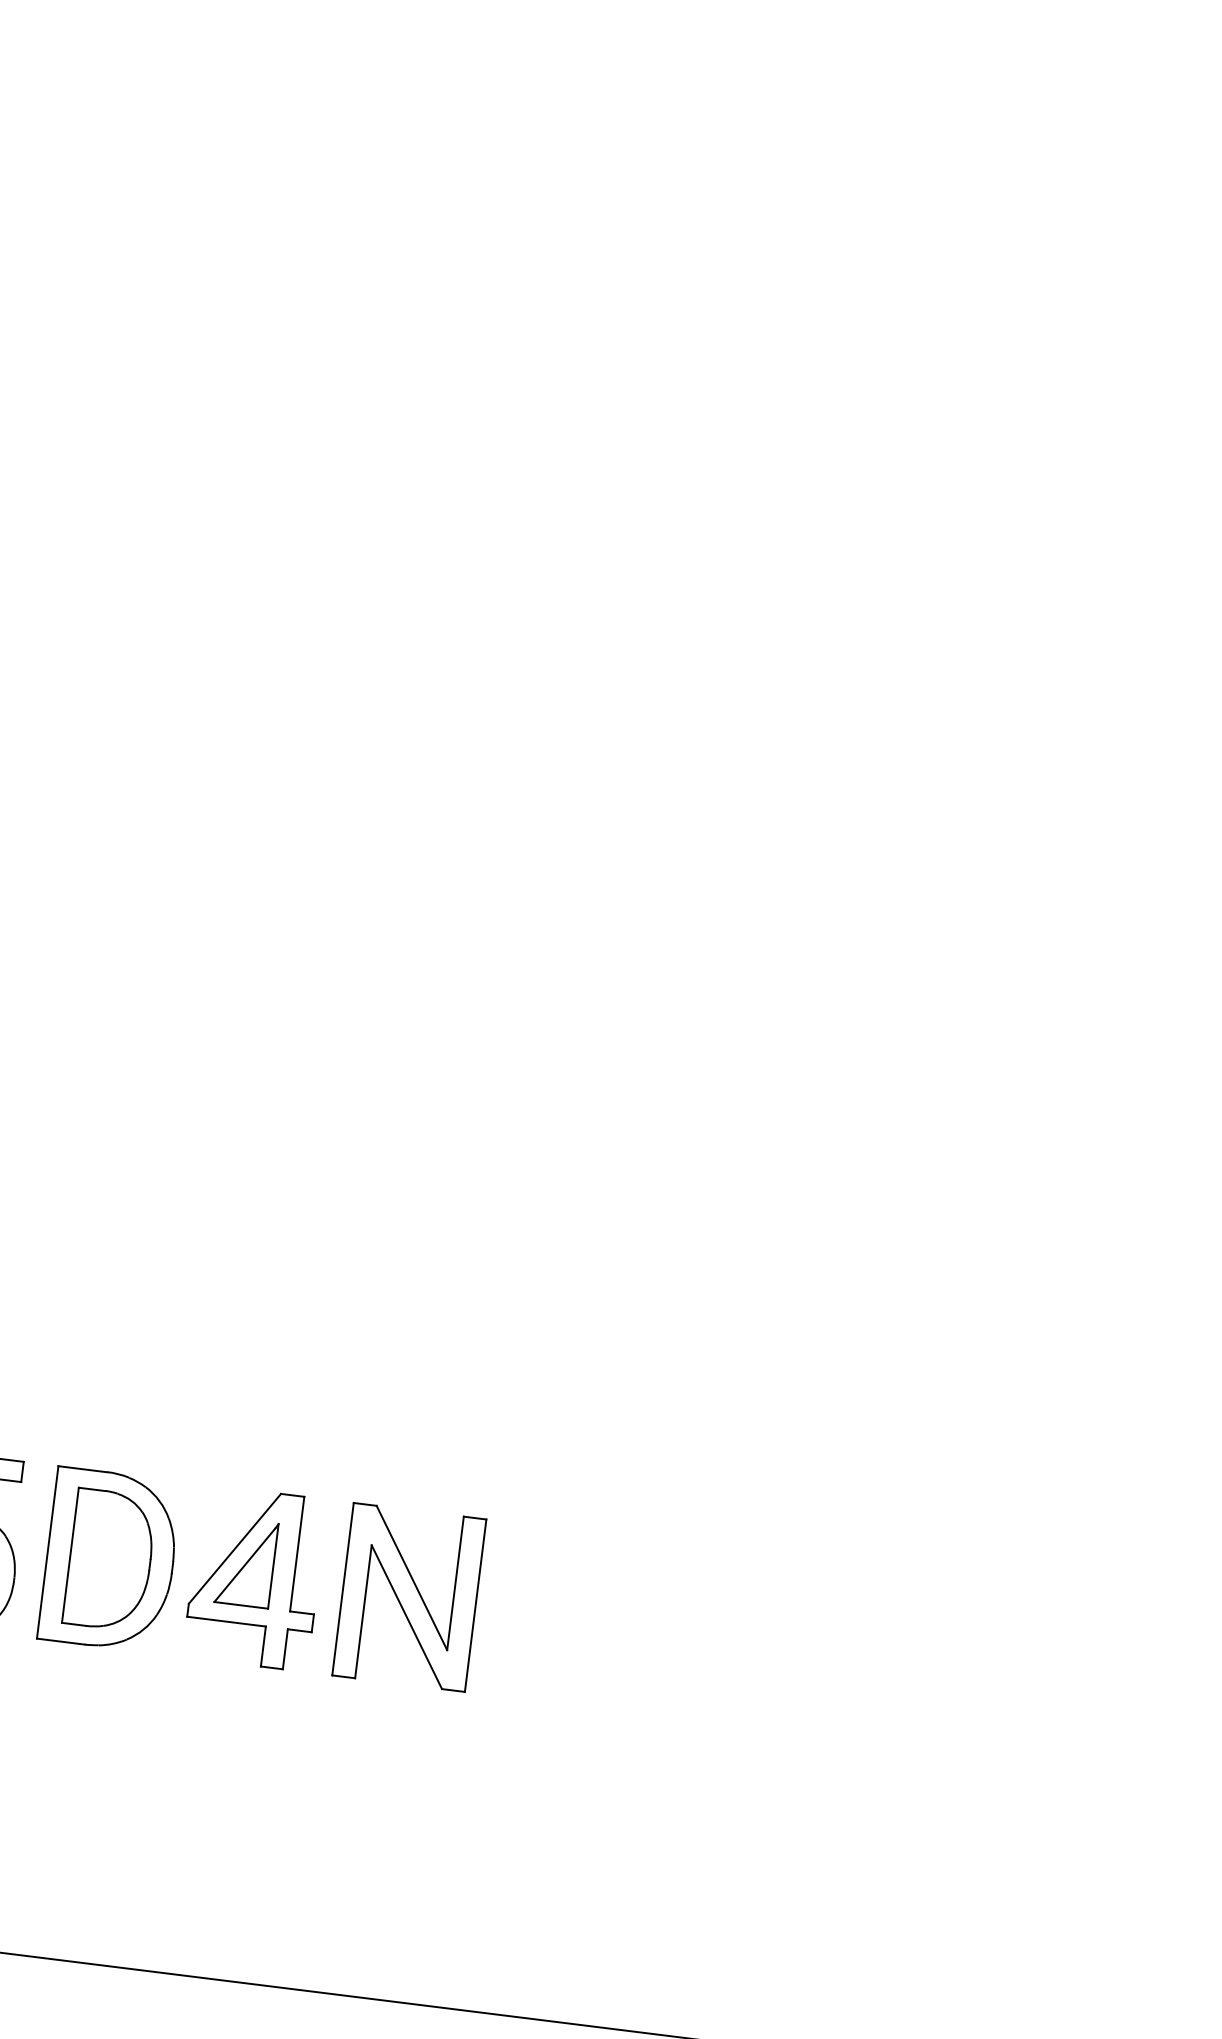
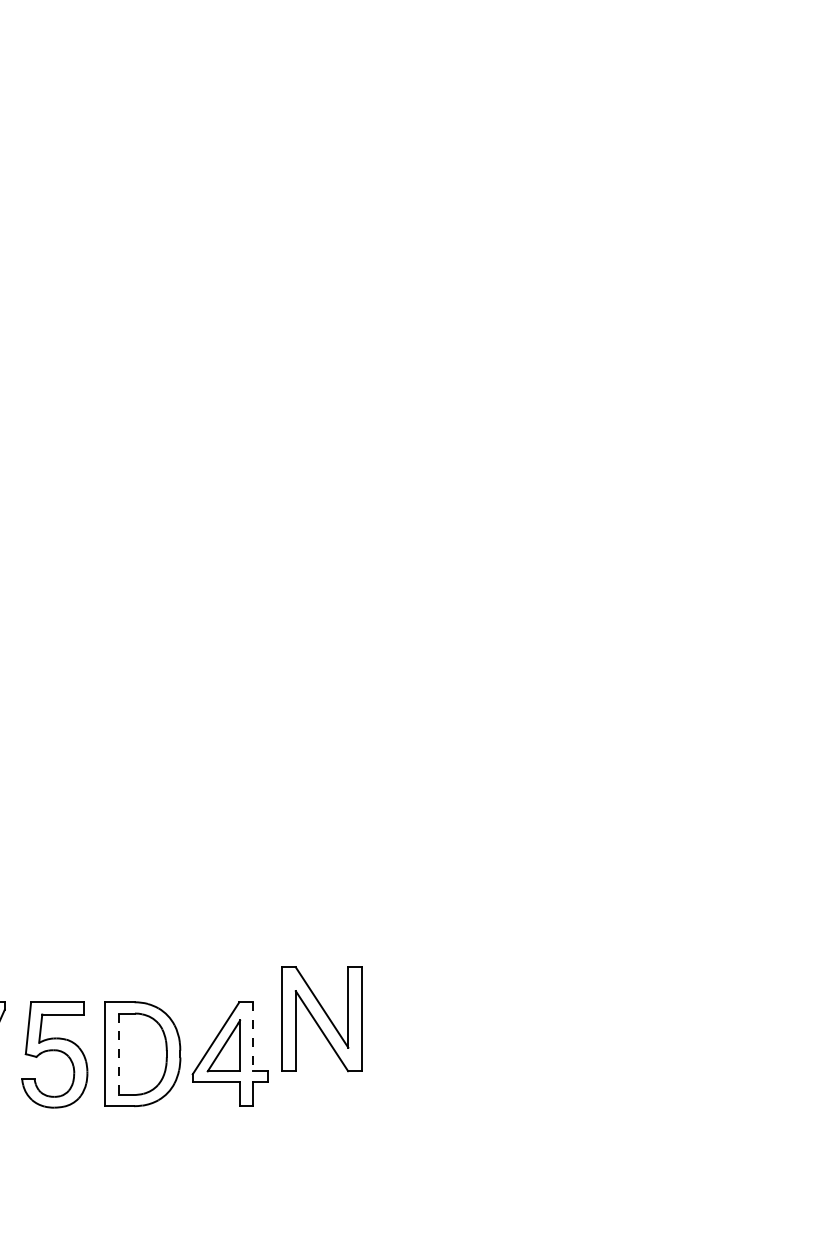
line: (297, 1553) -> (253, 1036), solid -> dashed
line: (69, 1555) -> (118, 1054), solid -> dashed
part: (408, 1597) -> (321, 1019), moved

